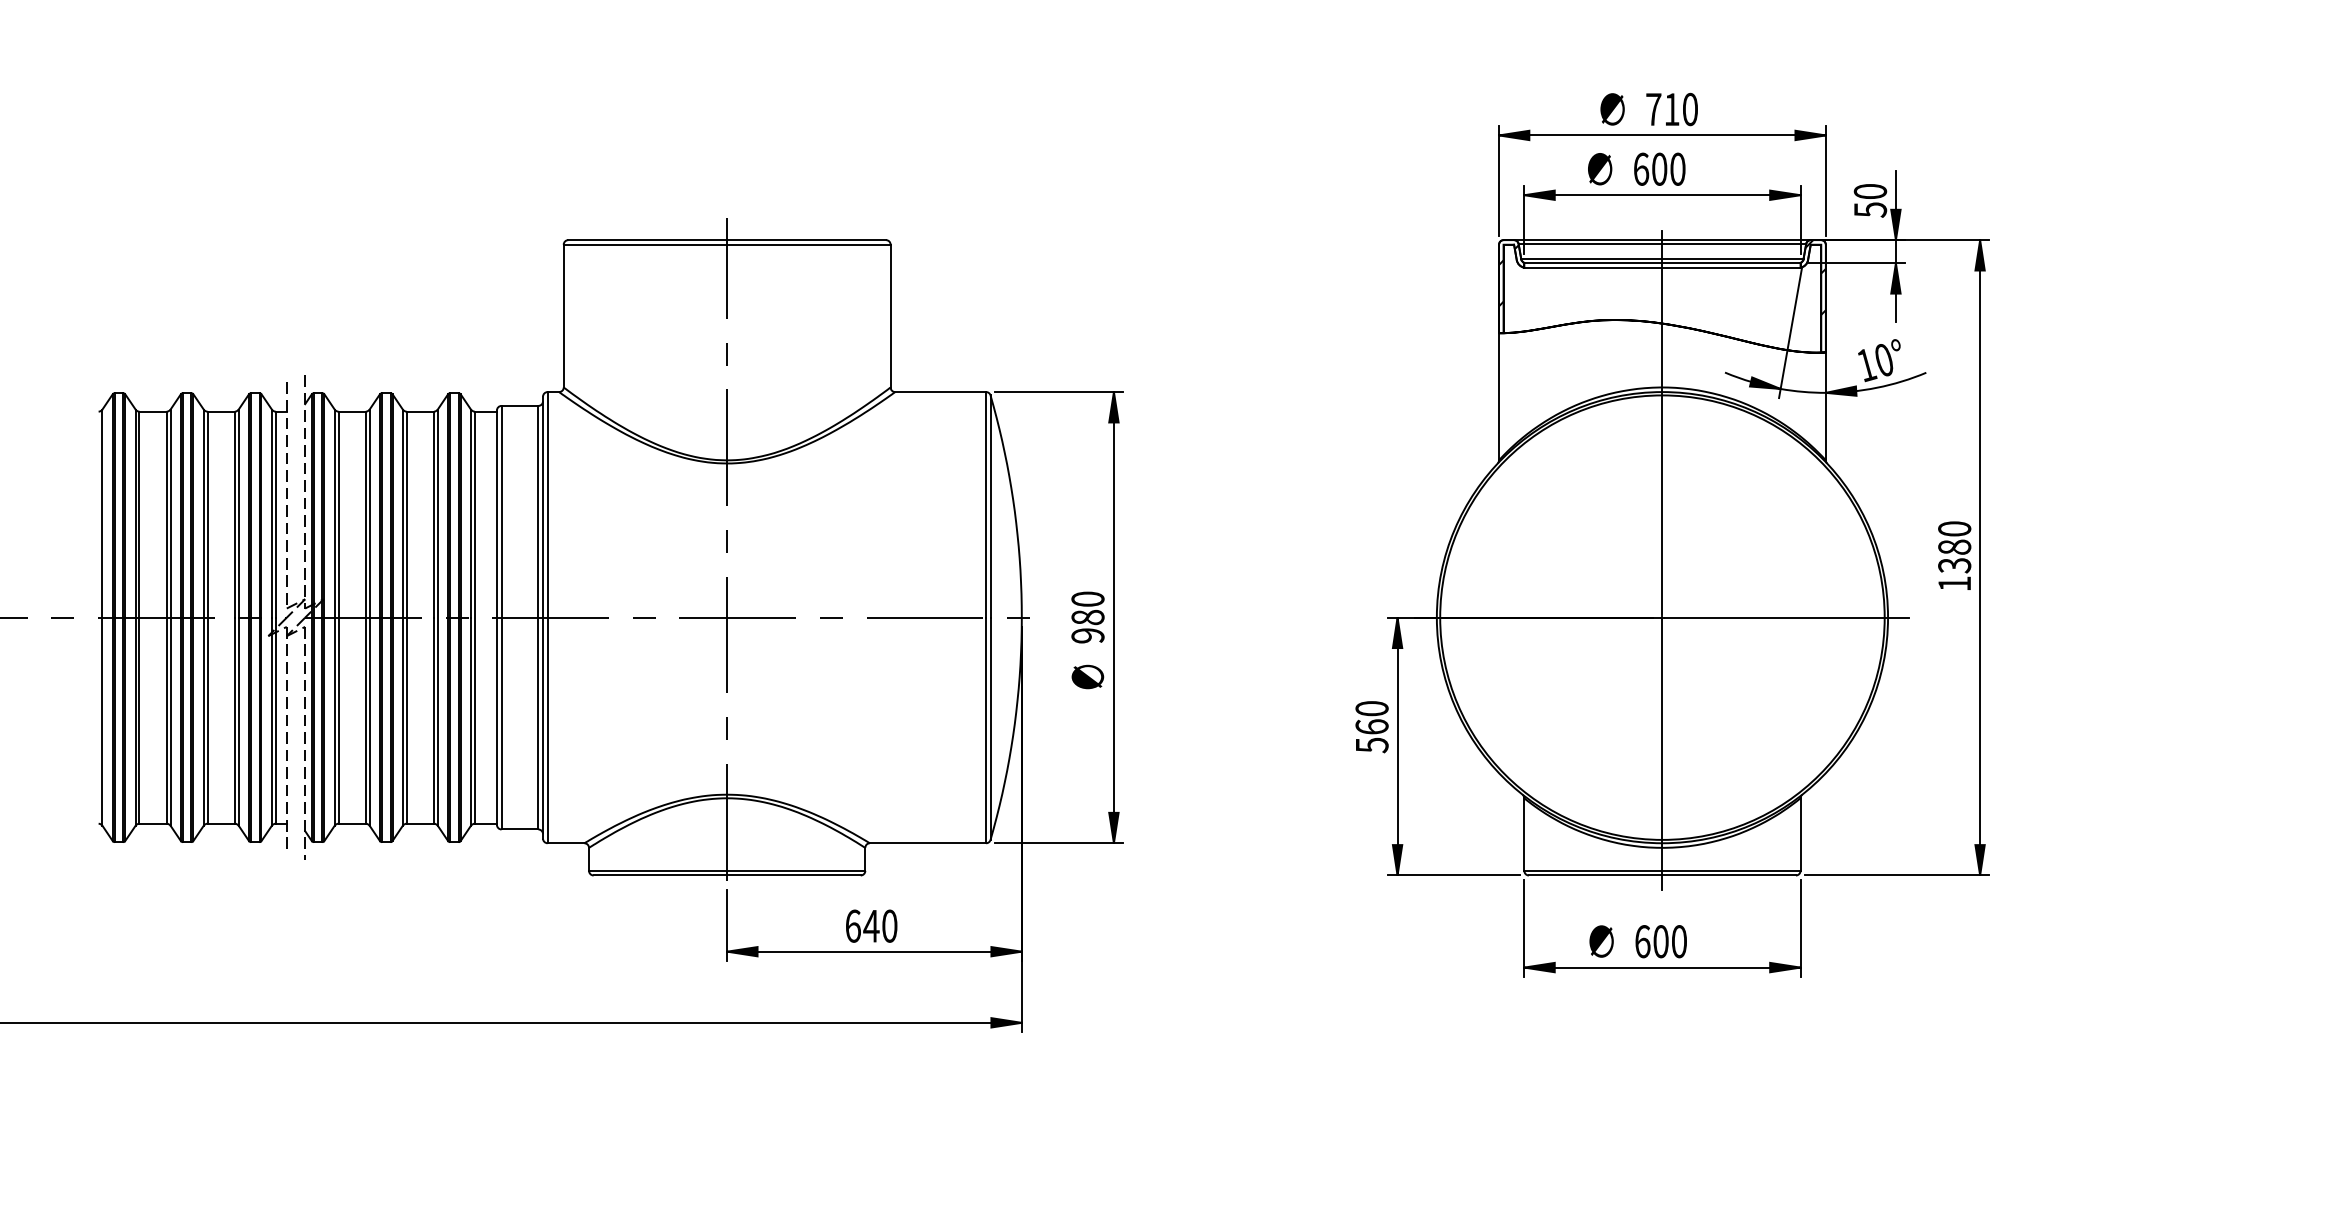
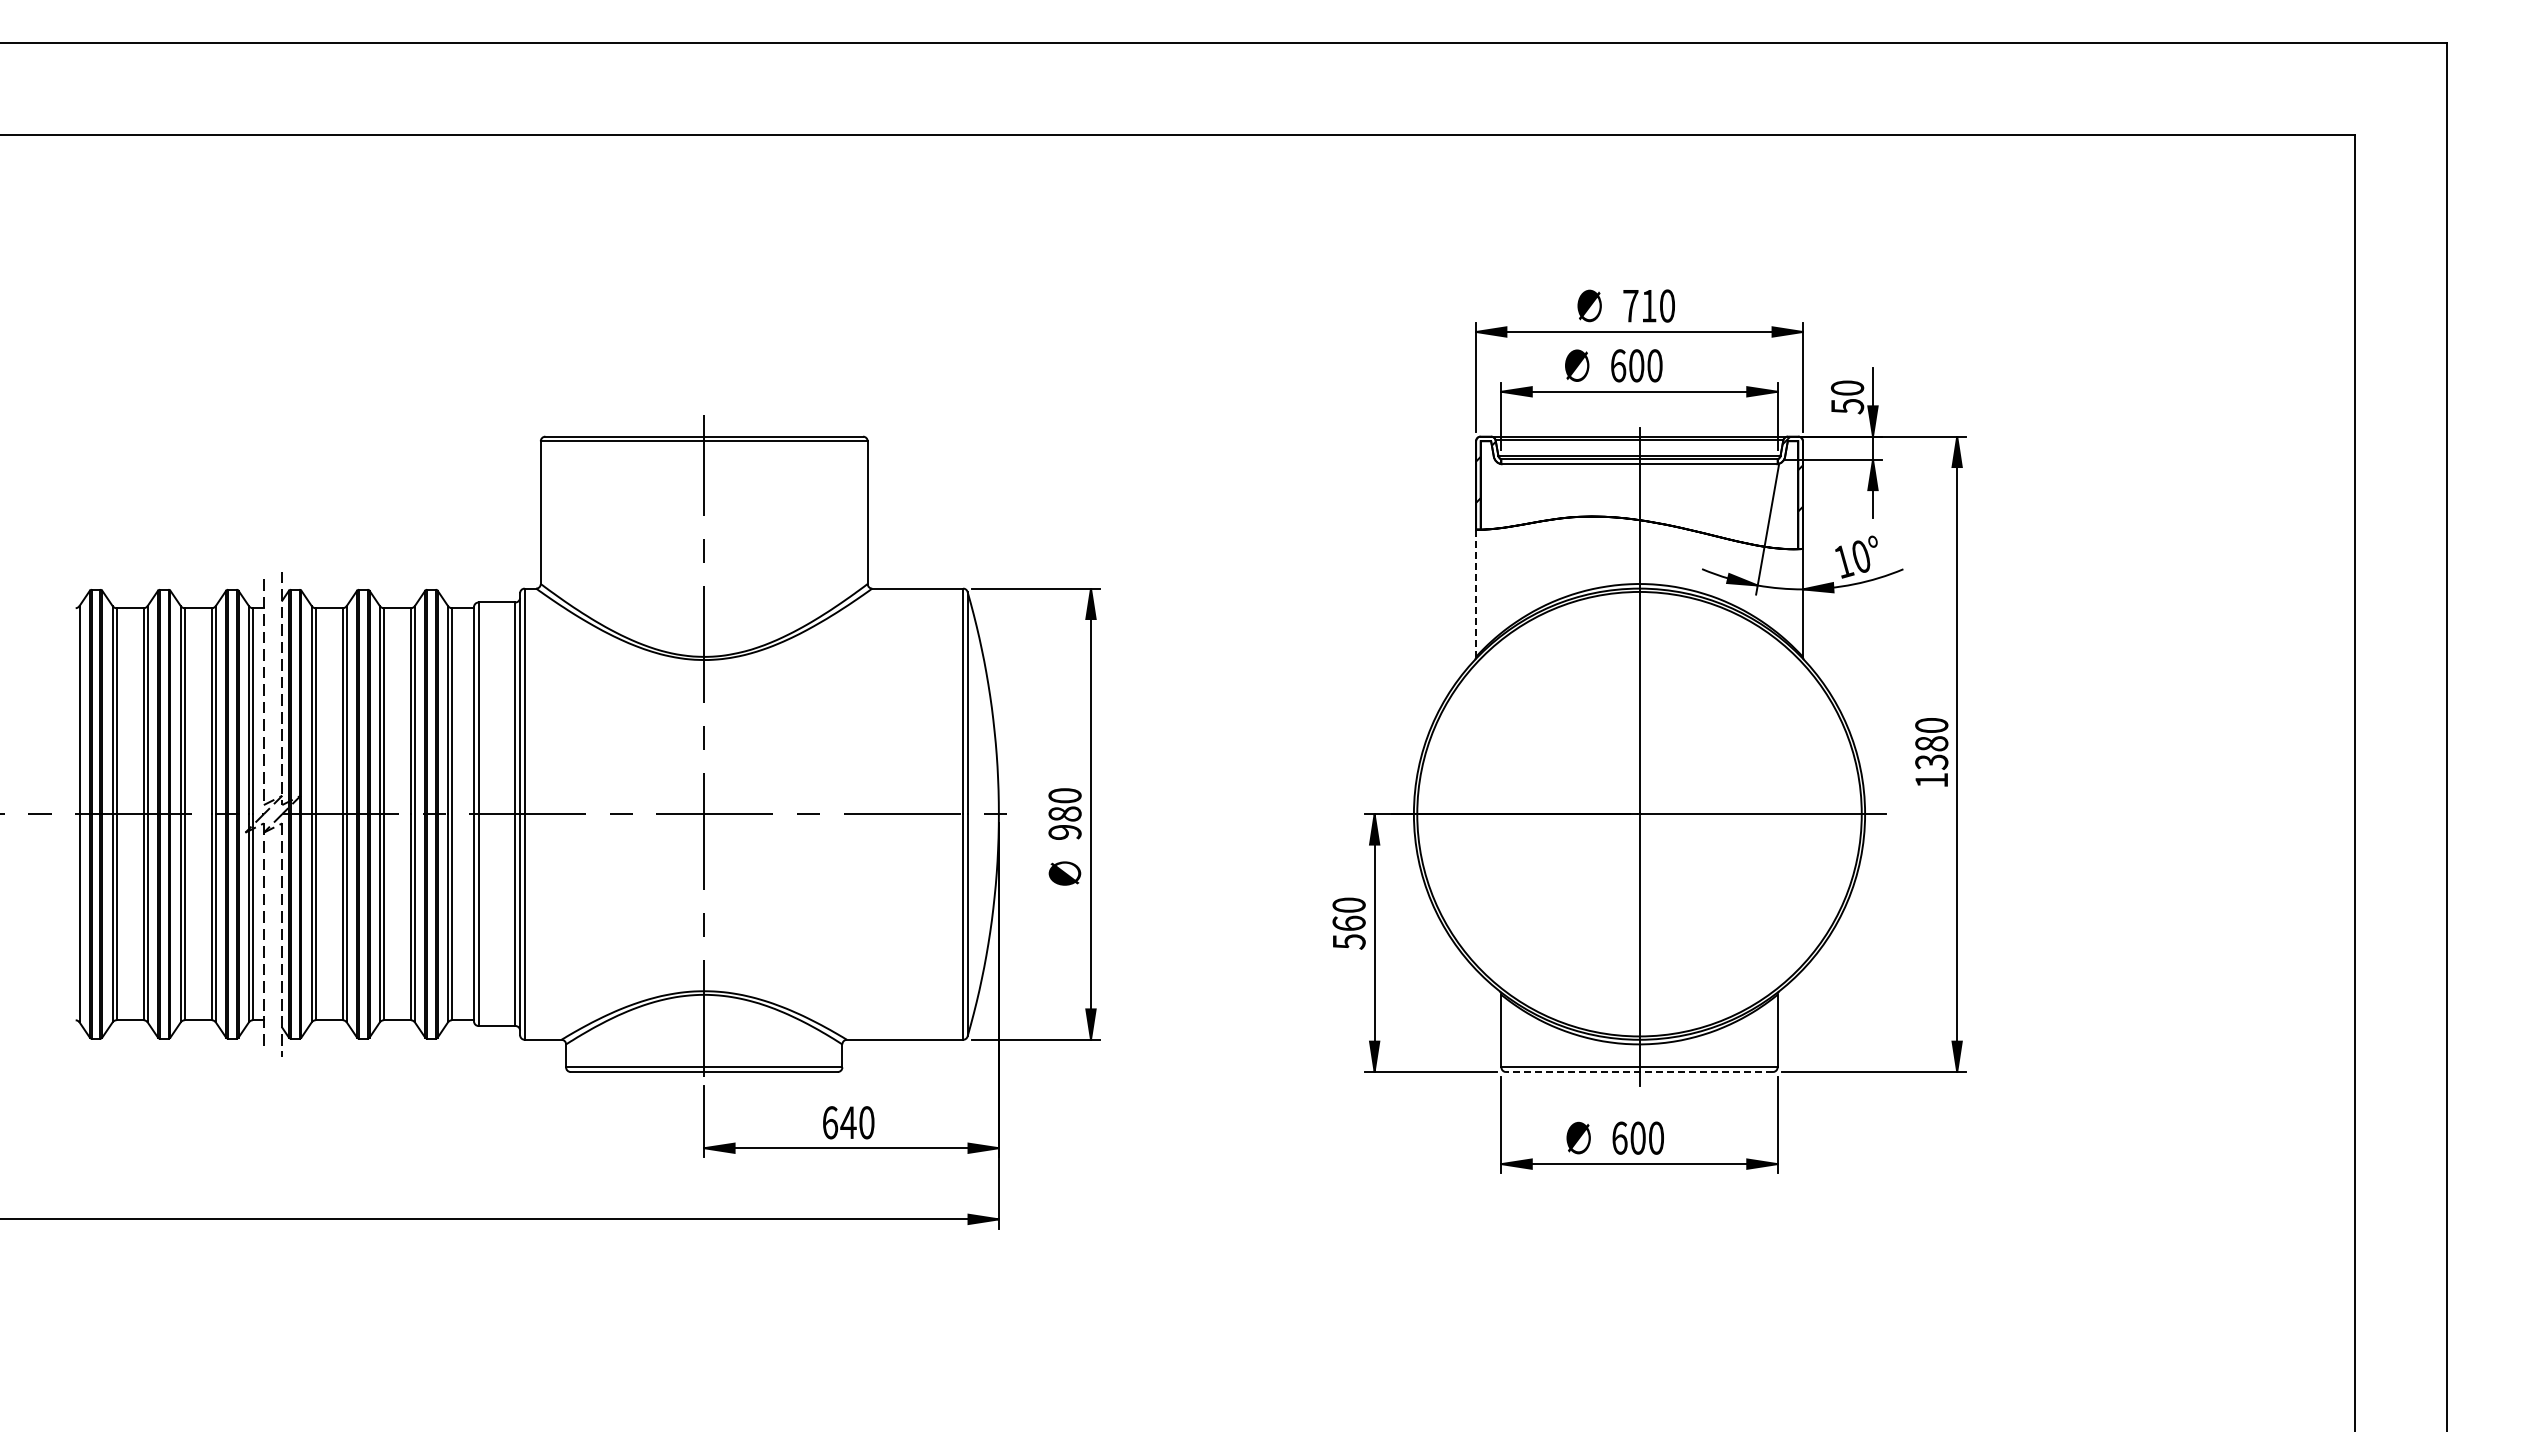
line: (1499, 396) -> (1476, 593), solid -> dashed
line: (1662, 875) -> (1639, 1072), solid -> dashed

